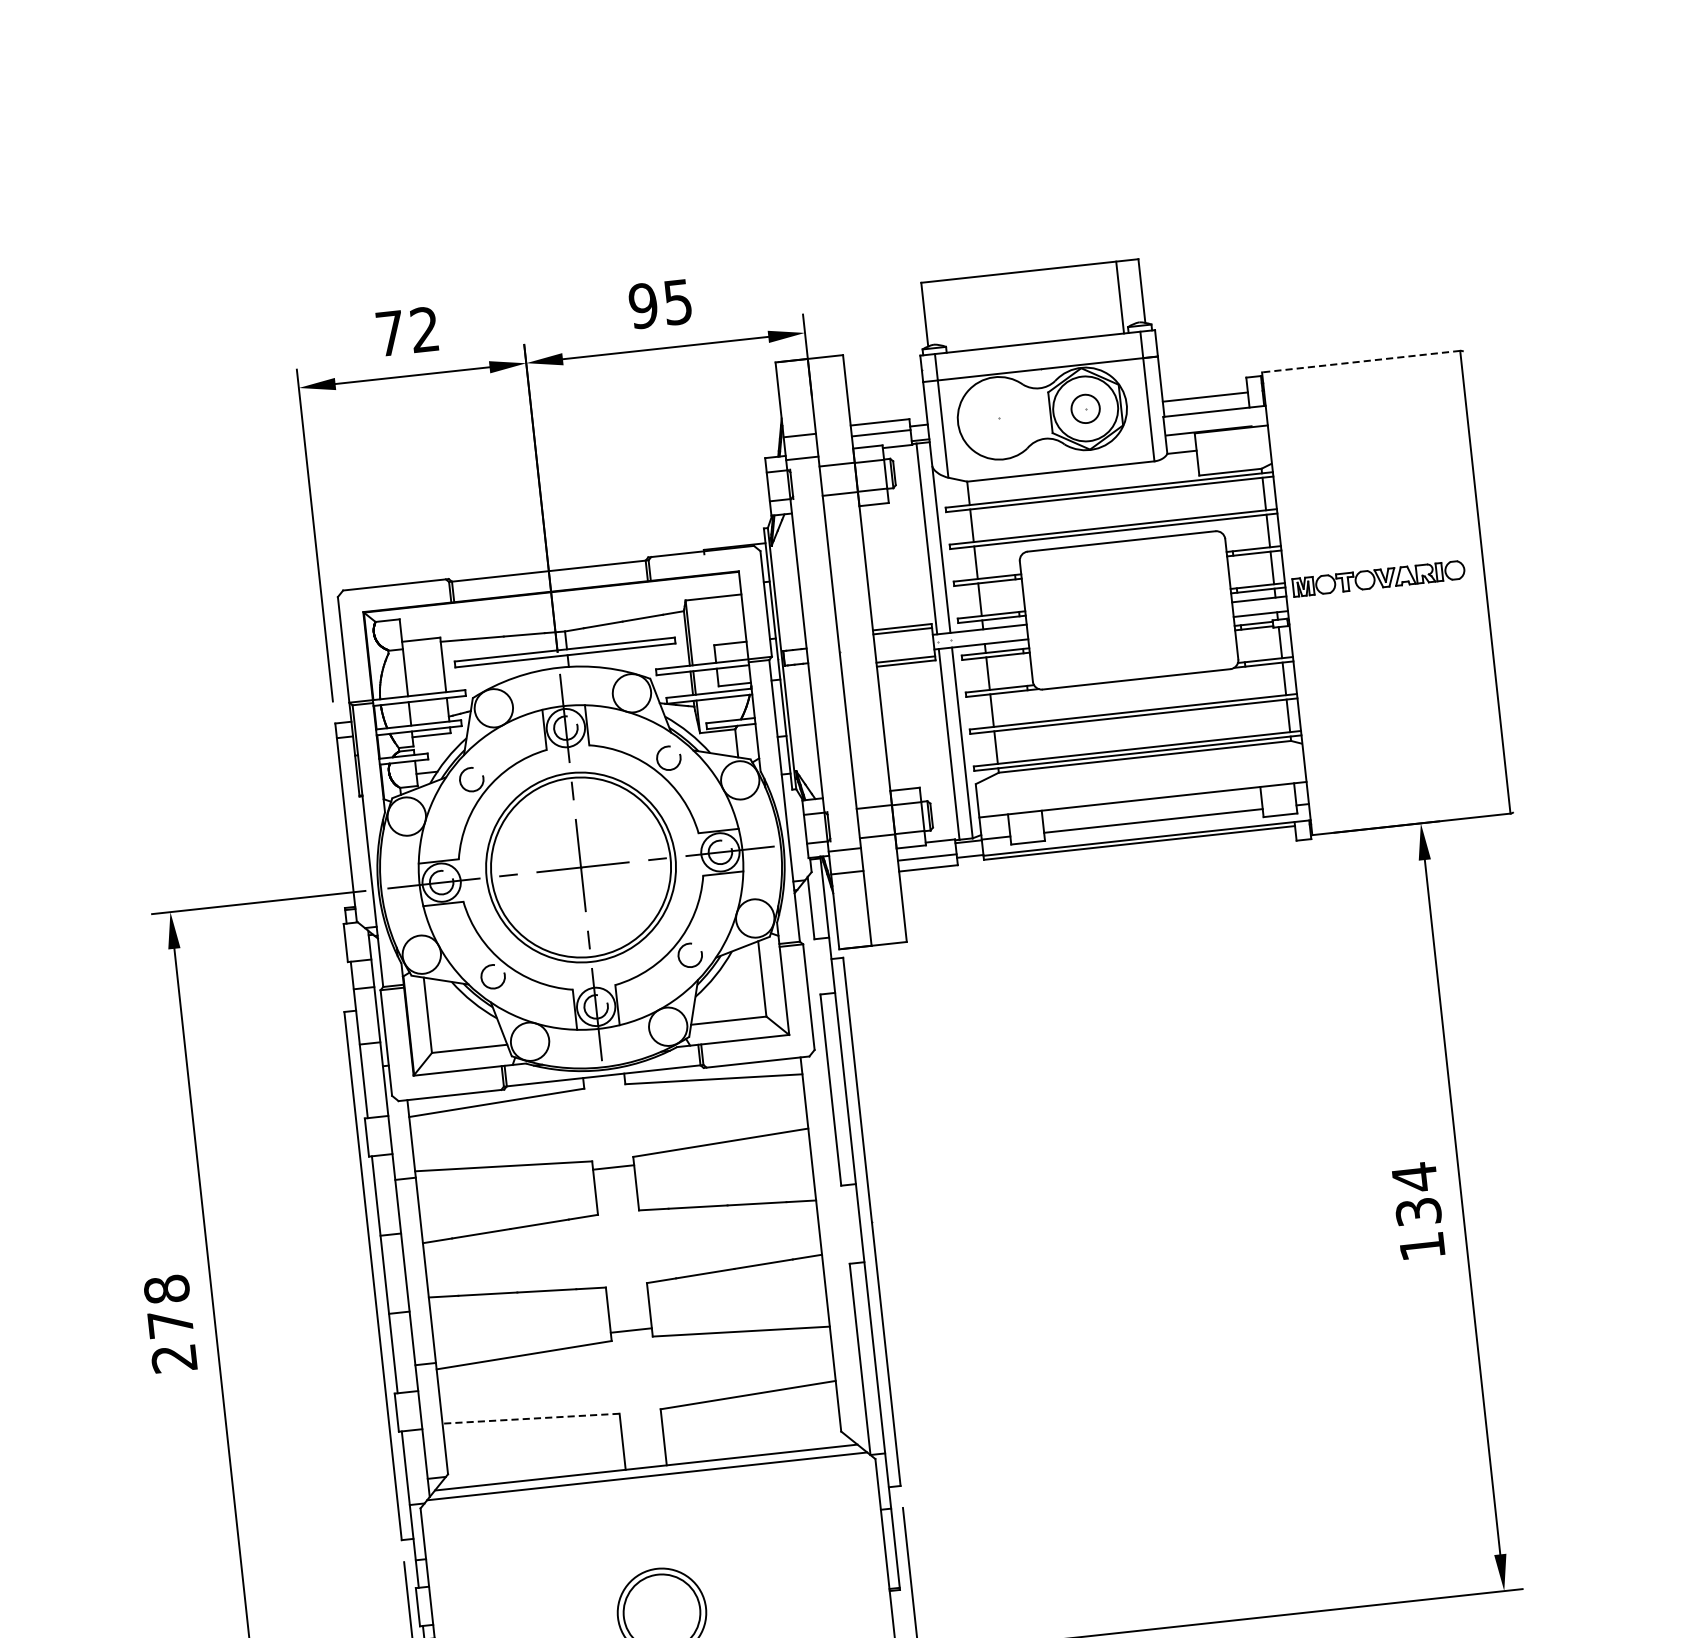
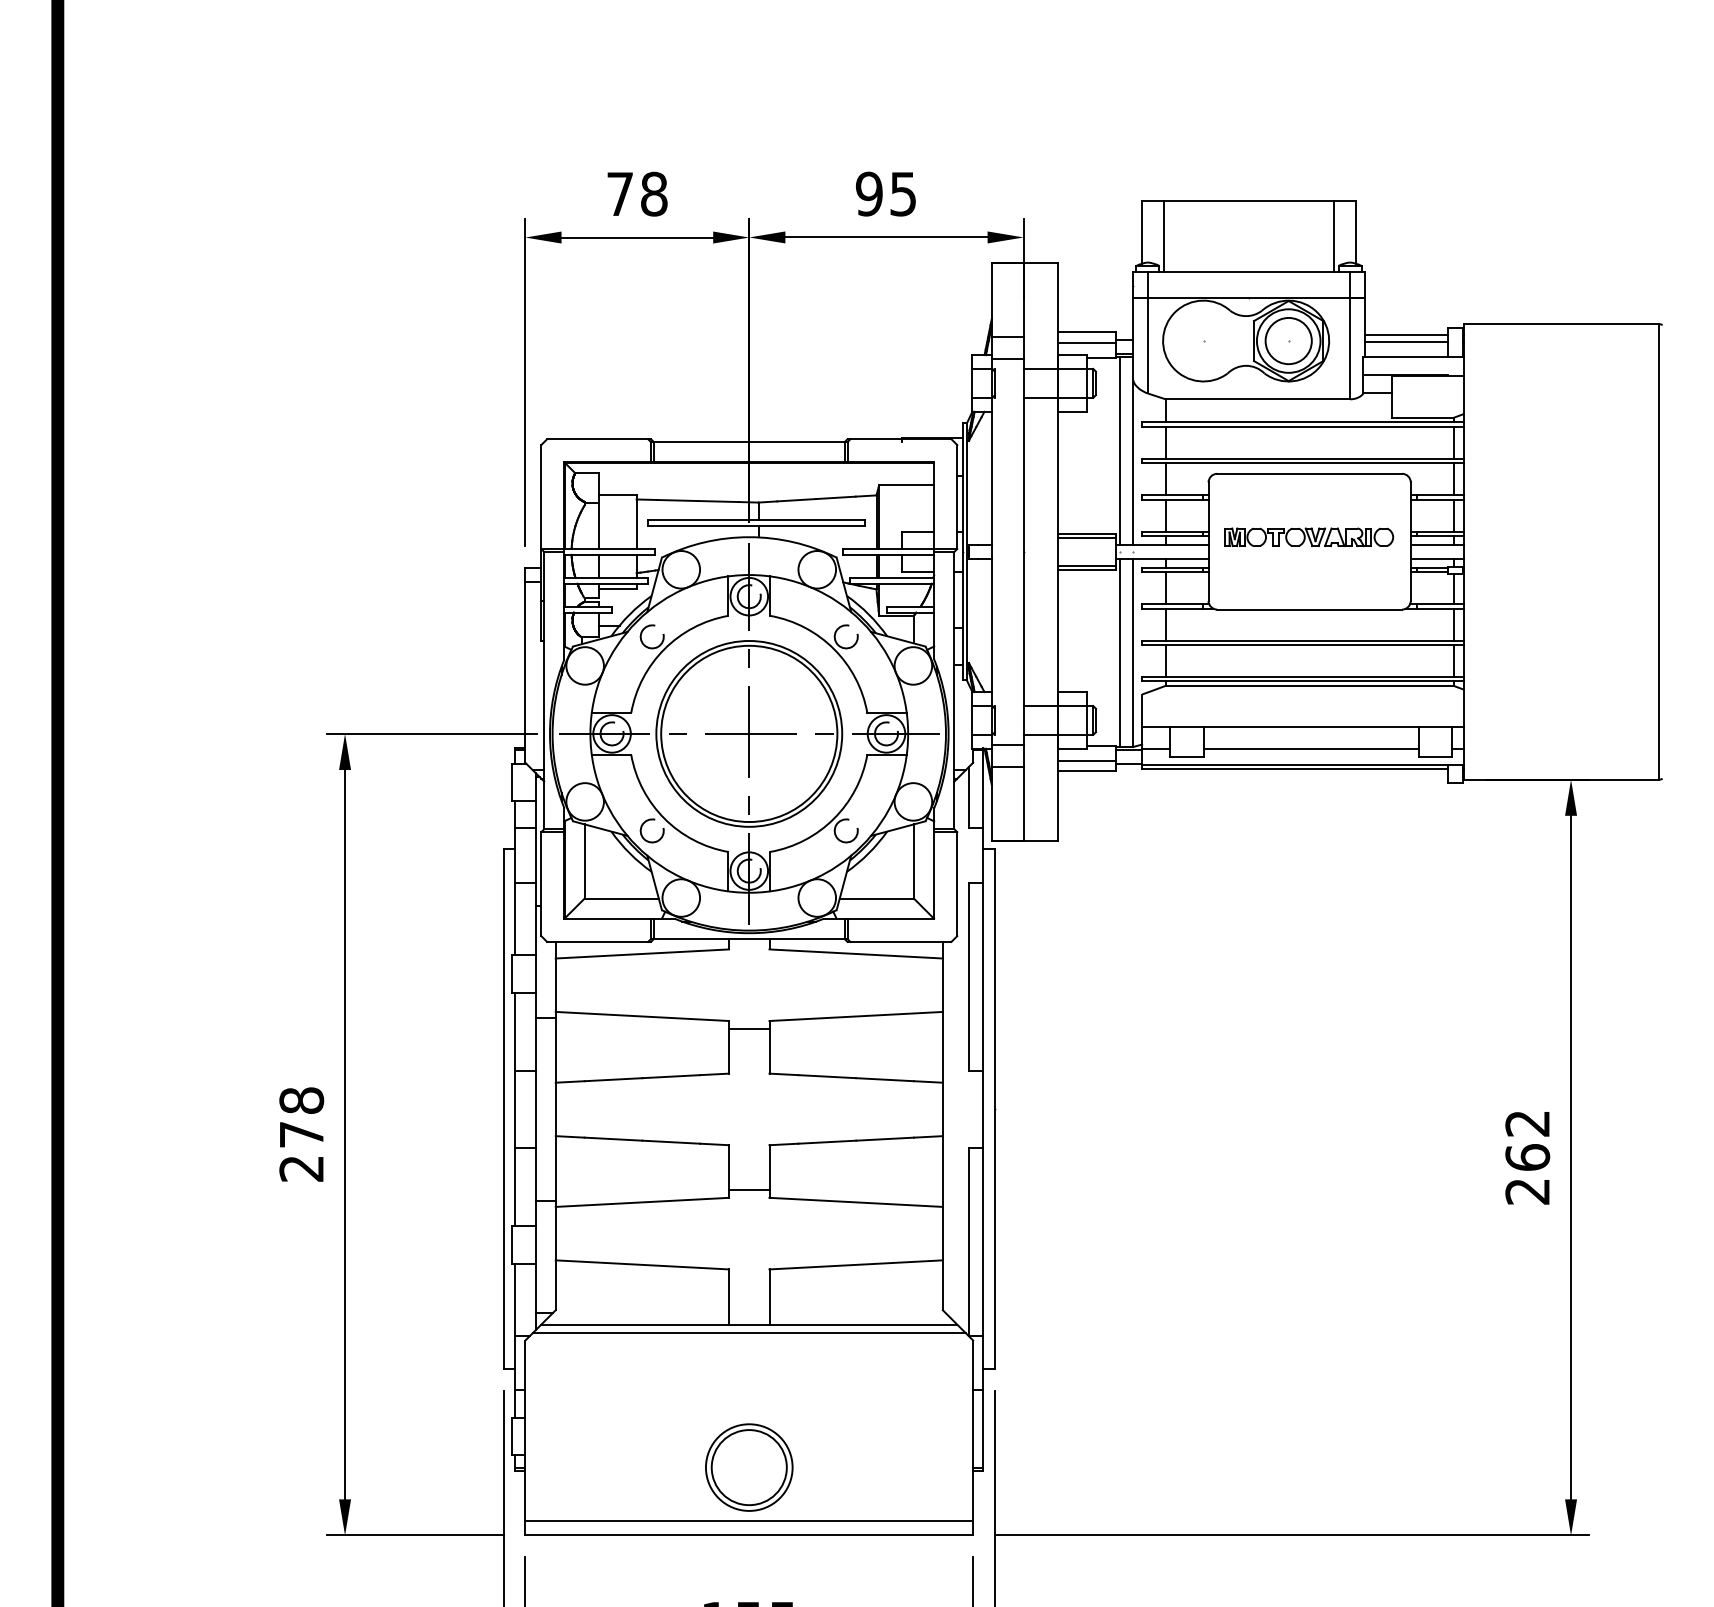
line: (946, 315) -> (1163, 235), added
text: (425, 329) -> (654, 193), 72 -> 78
line: (1360, 361) -> (1561, 324), dashed -> solid
line: (1204, 389) -> (1406, 334), added
circle: (1085, 408) -> (1288, 340), size x1.67
part: (1379, 578) -> (1309, 537), moved
text: (1418, 1210) -> (1527, 1156), 134 -> 262
line: (531, 1418) -> (642, 1264), dashed -> solid

